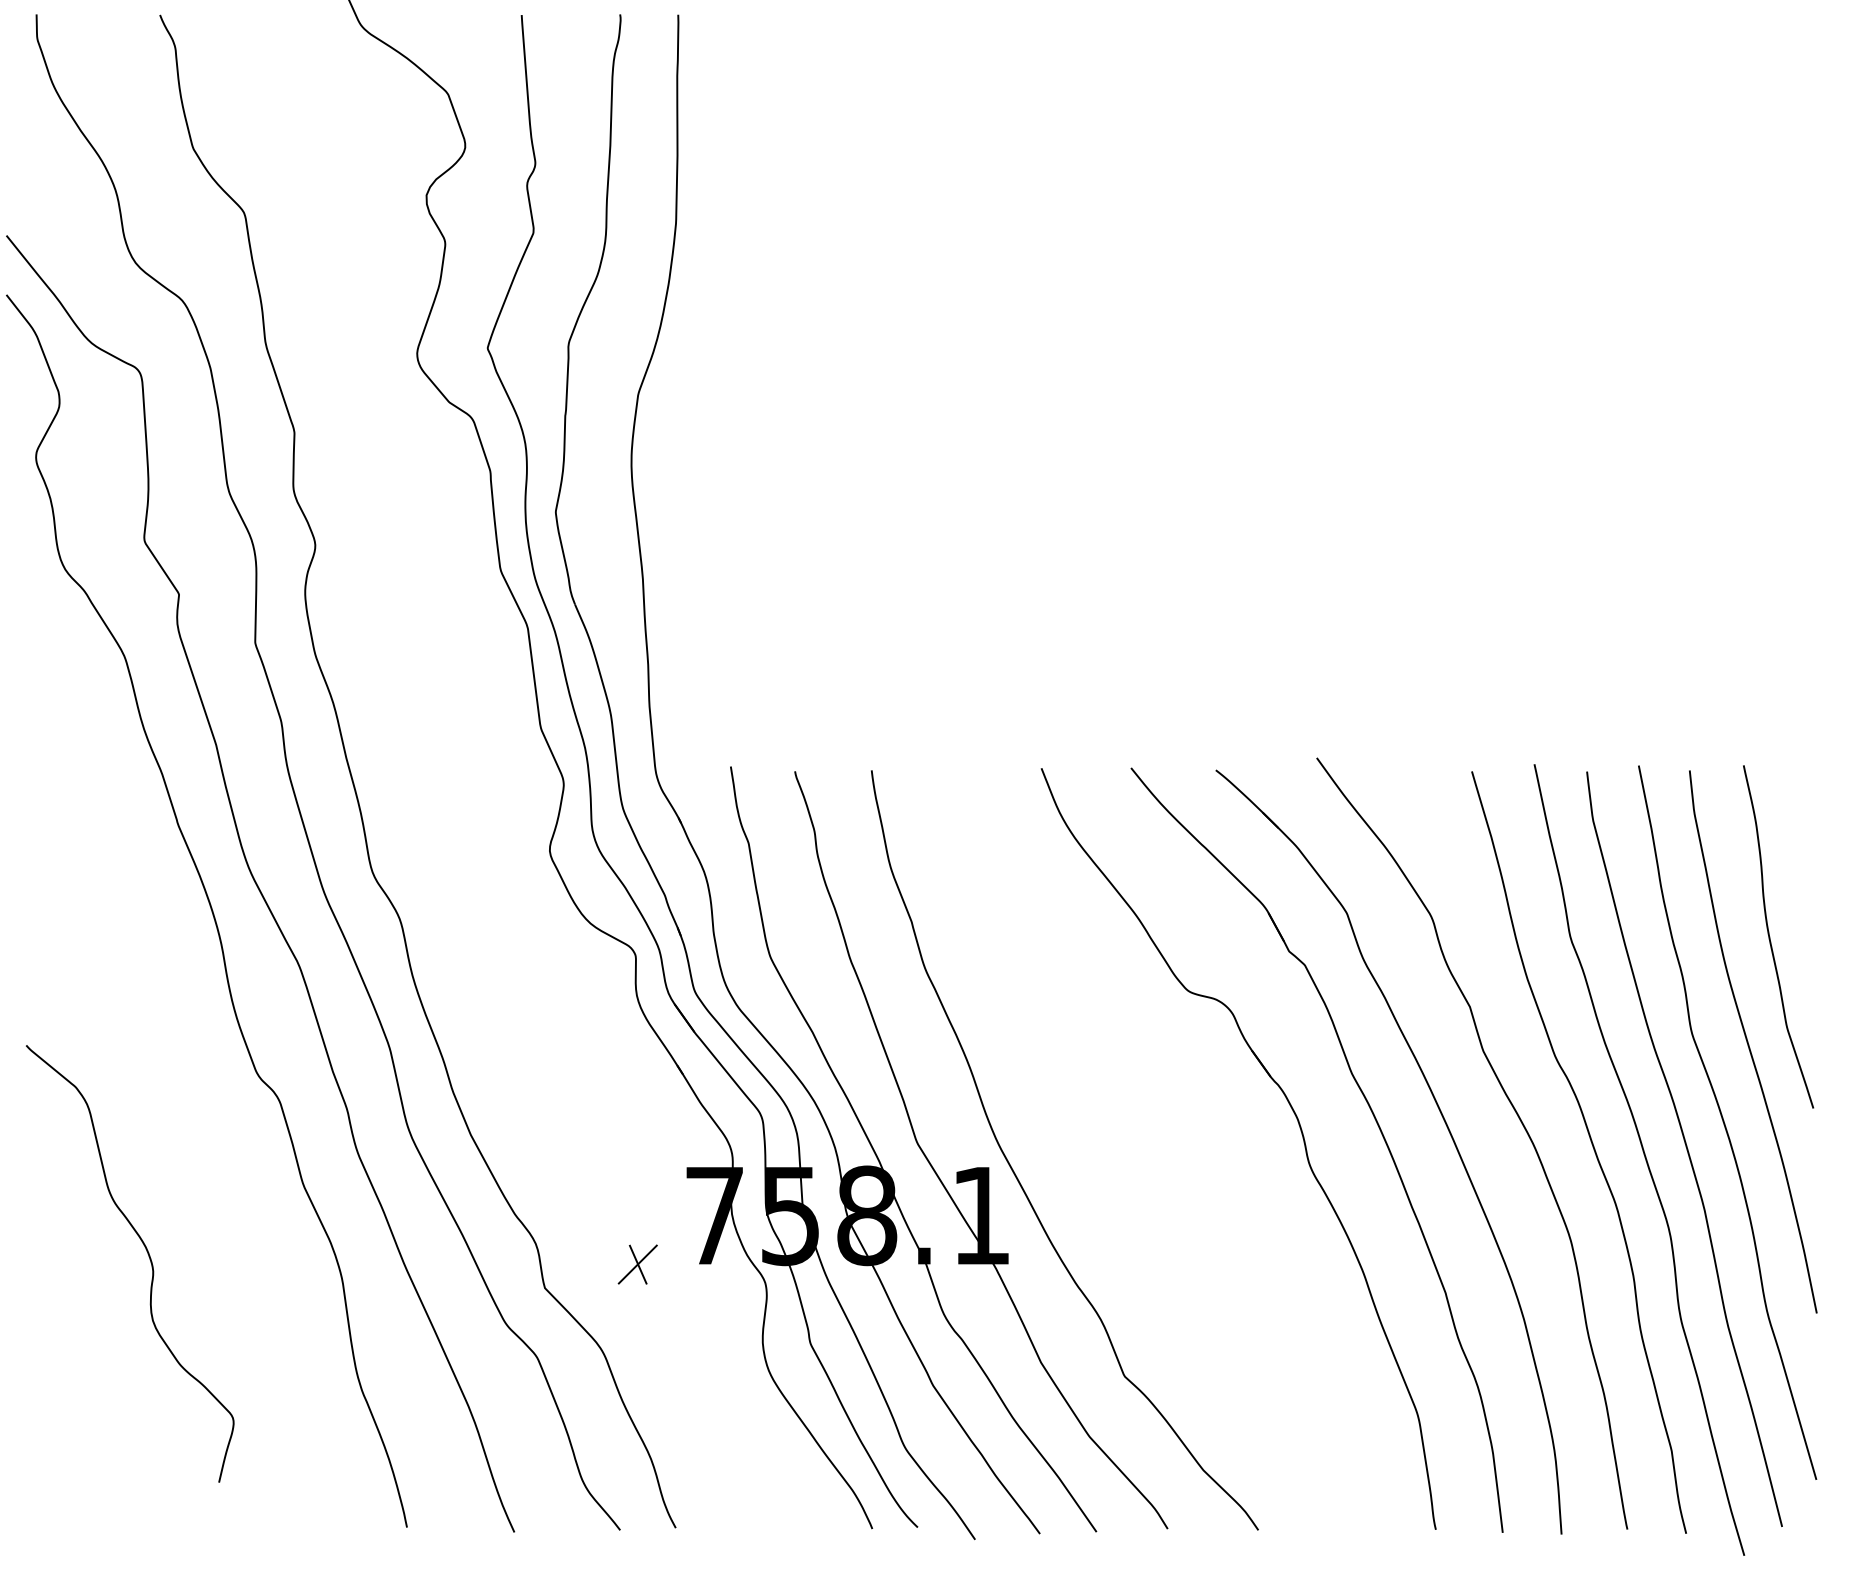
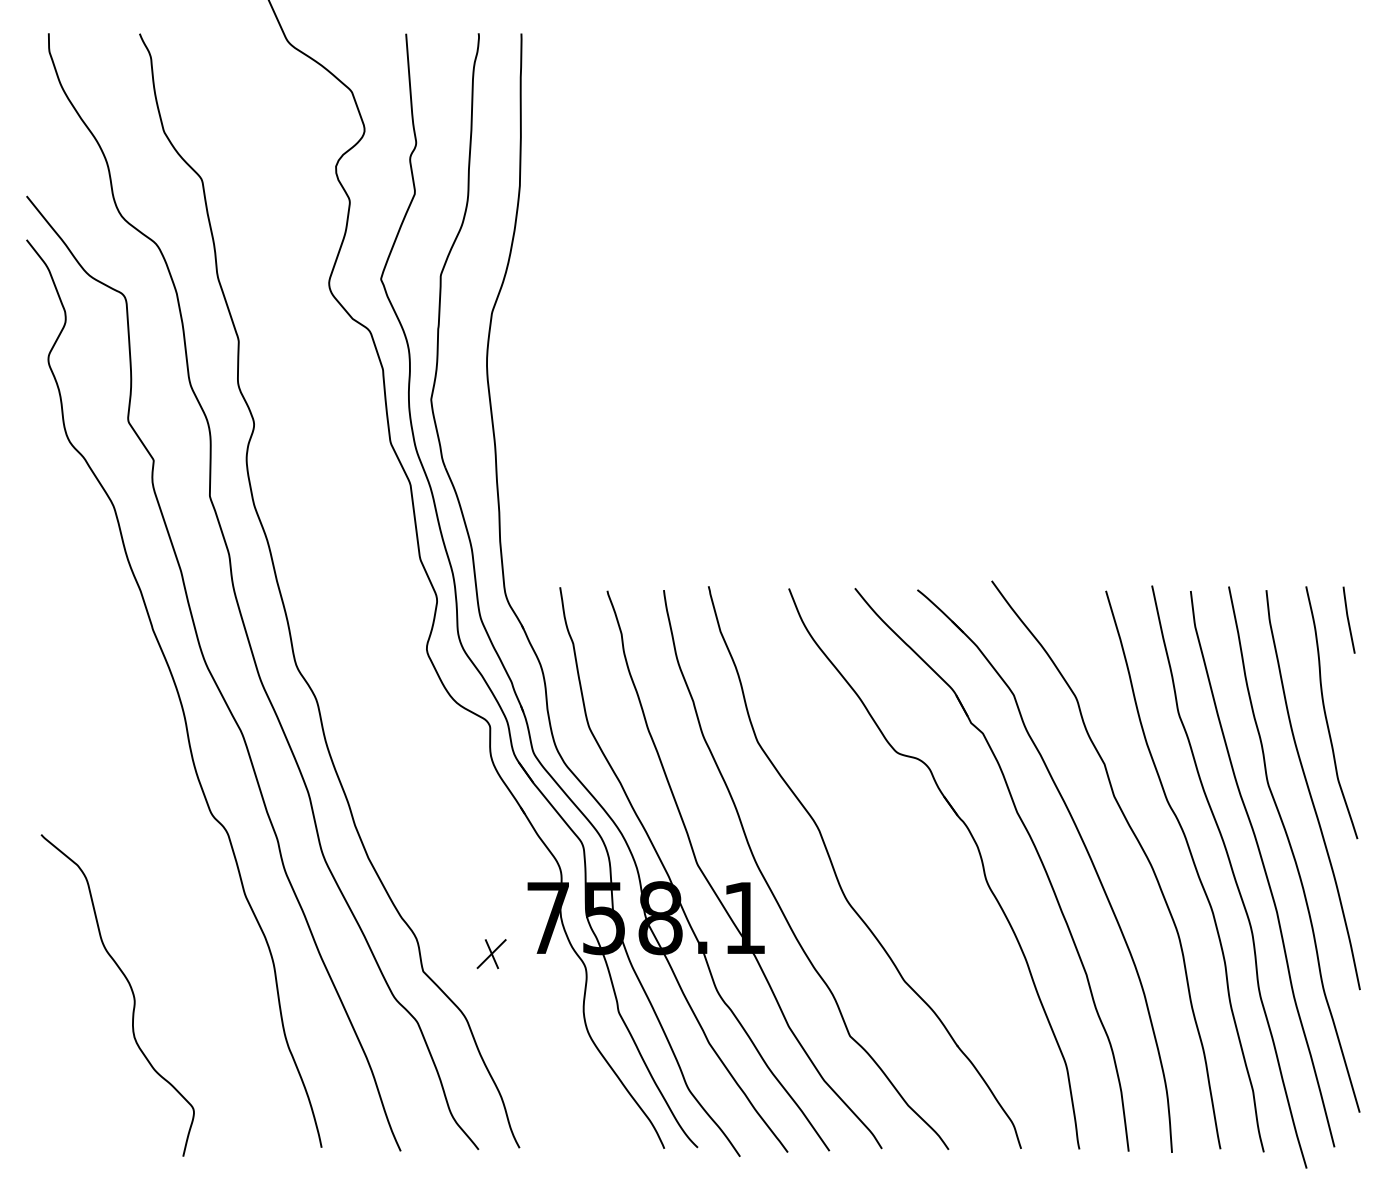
line: (1801, 810) -> (1348, 619), added
part: (1108, 1161) -> (838, 878), added
curve: (147, 1255) -> (130, 989), moved

